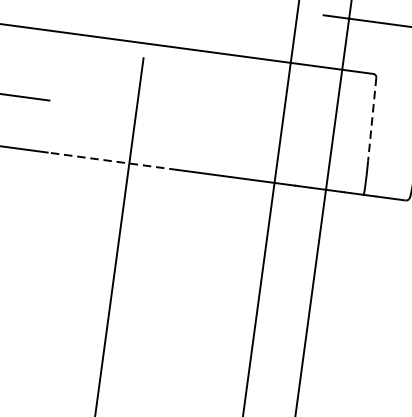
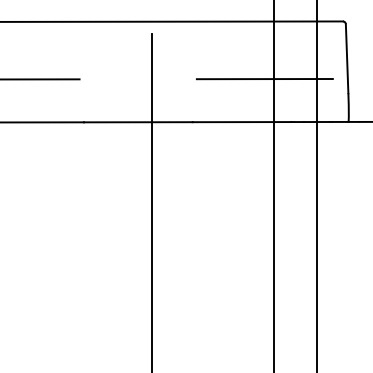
line: (372, 118) -> (347, 58), dashed -> solid
line: (270, 130) -> (264, 79), added
line: (111, 161) -> (137, 122), dashed -> solid

